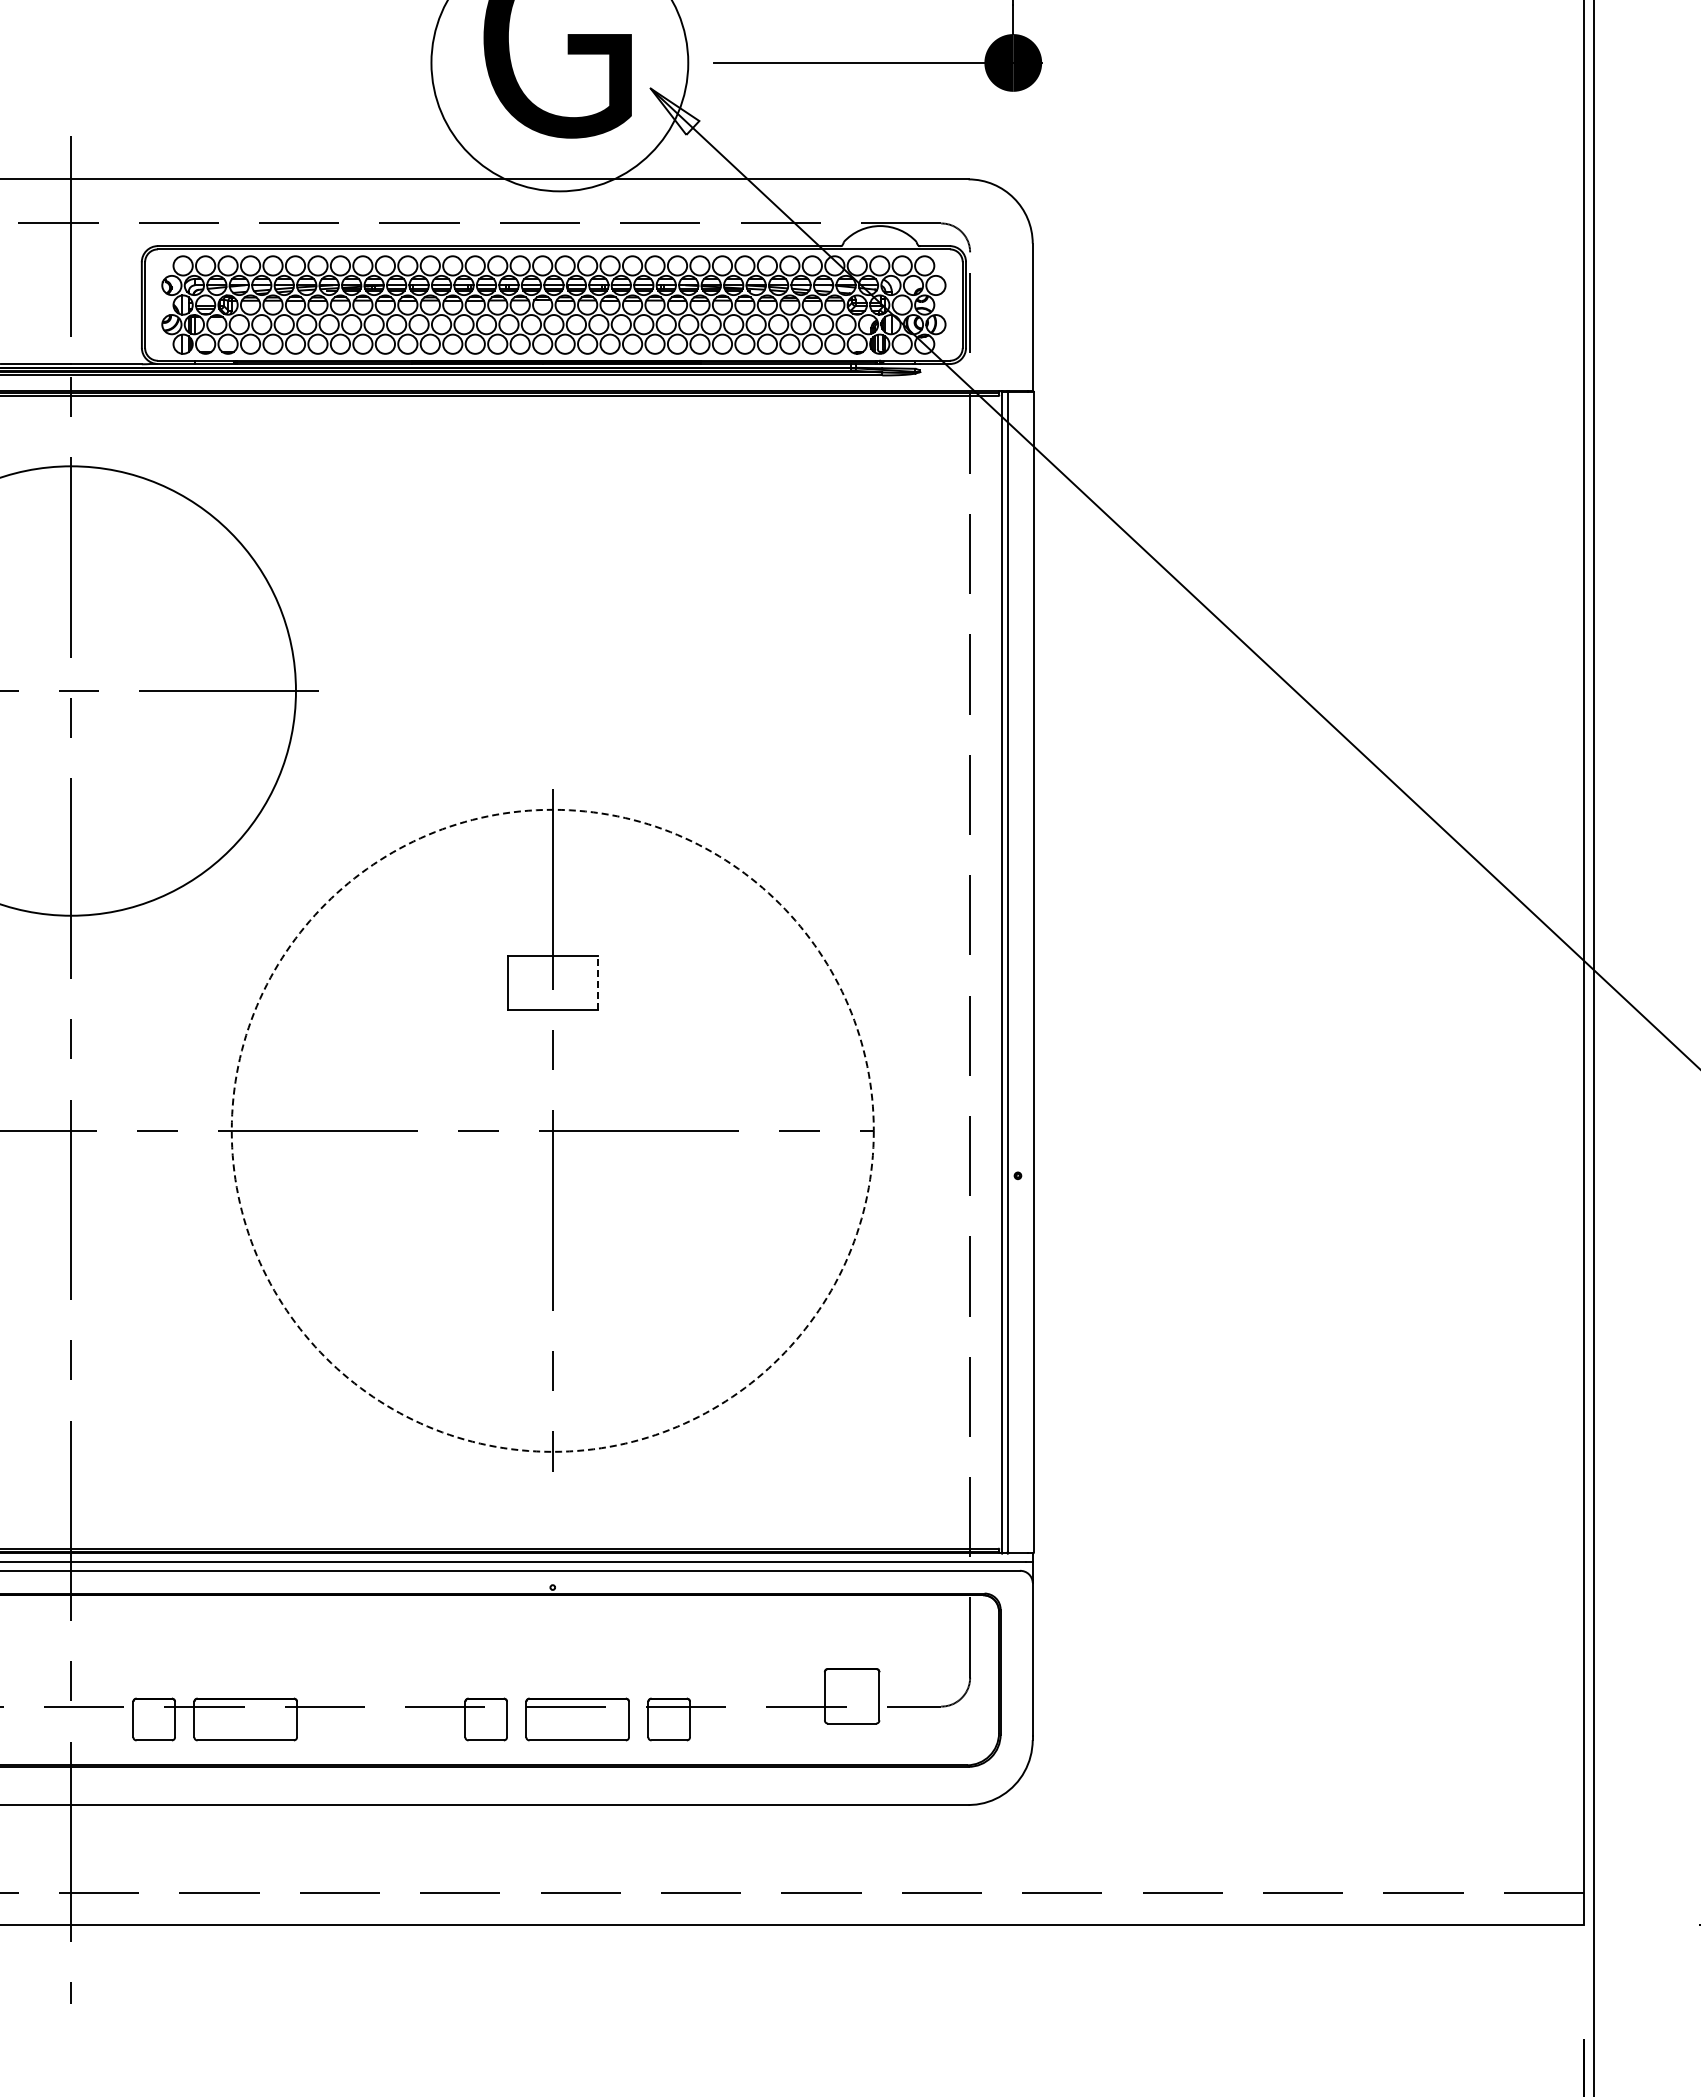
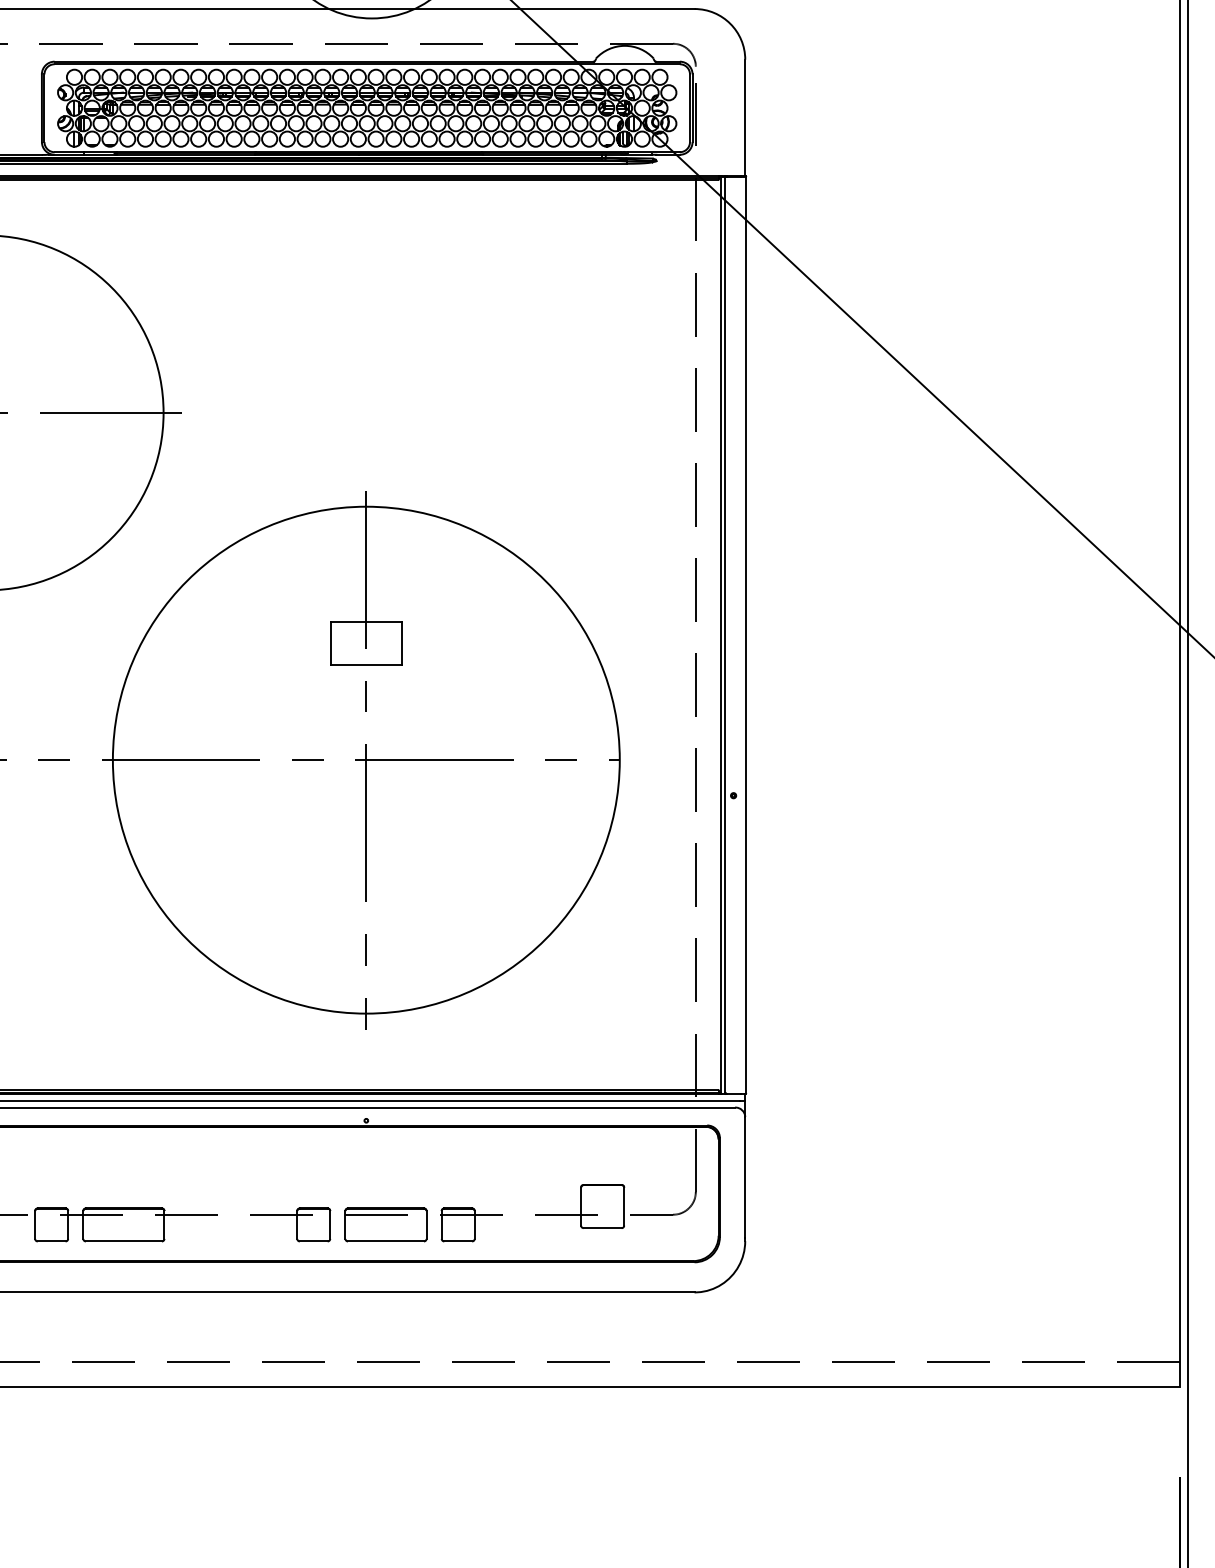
line: (597, 982) -> (401, 643), dashed -> solid
circle: (552, 1130) -> (366, 759), dashed -> solid

